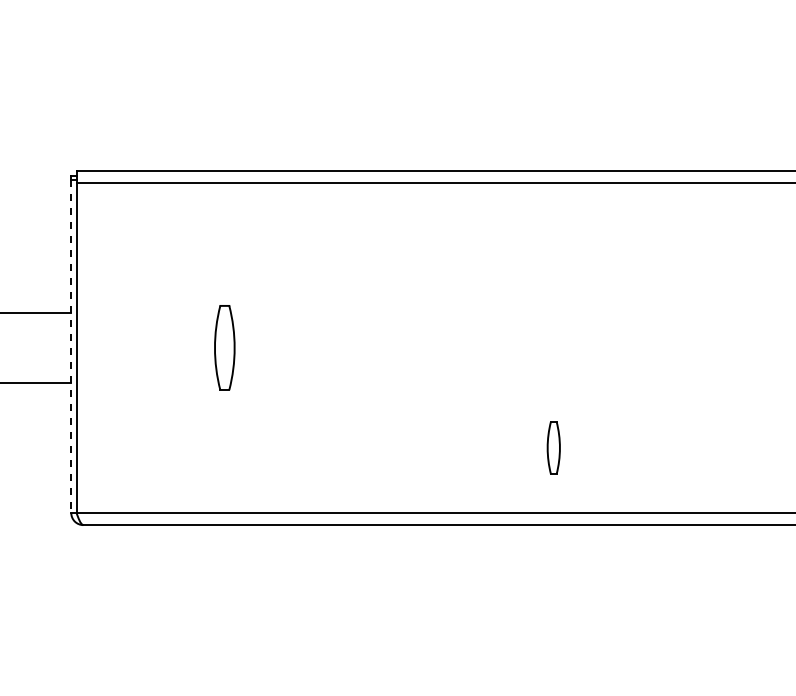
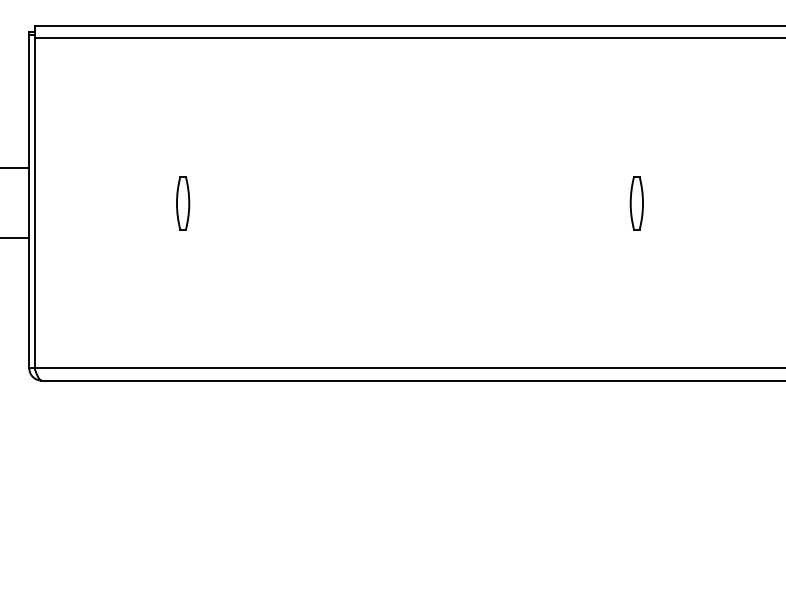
line: (71, 346) -> (29, 201), dashed -> solid
part: (225, 347) -> (183, 202), size x0.62
part: (553, 447) -> (636, 202), moved

